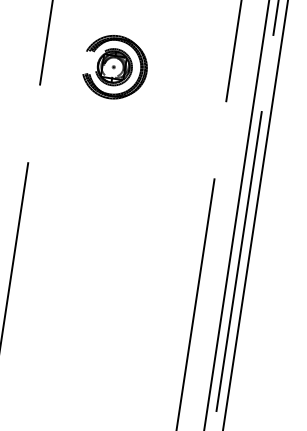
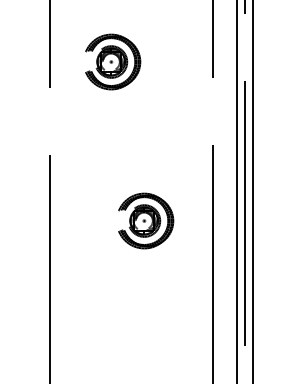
part: (126, 252) -> (146, 220), added

